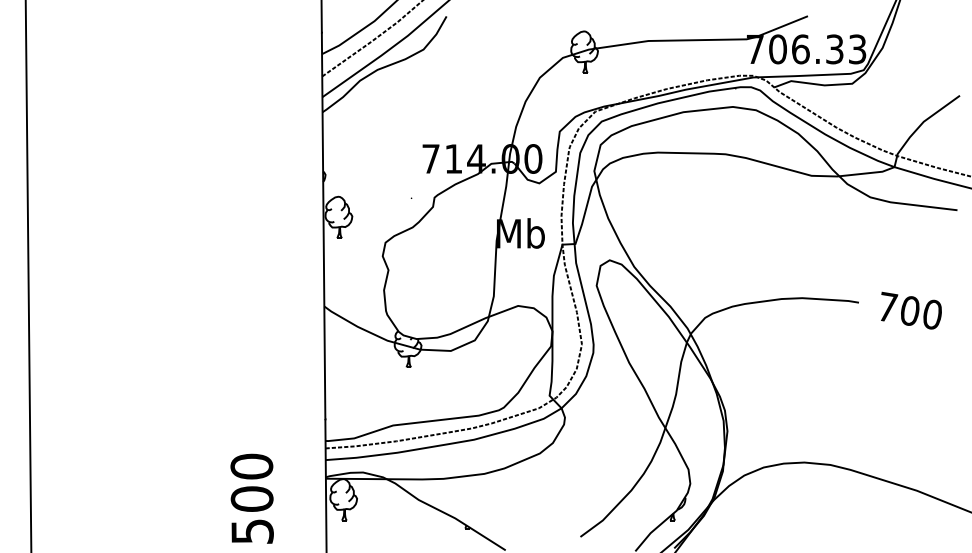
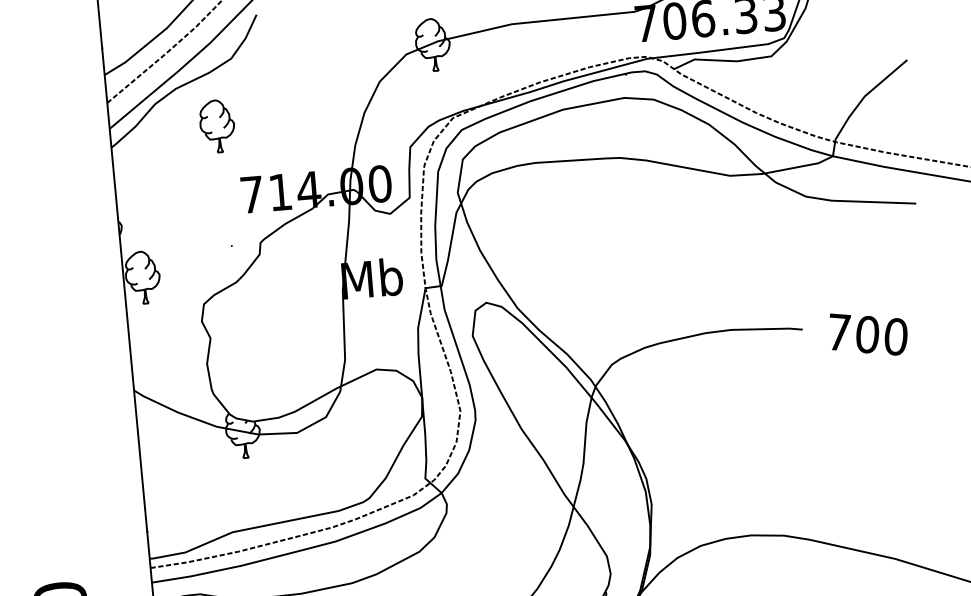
part: (407, 101) -> (216, 125), added

